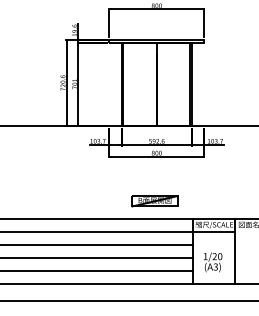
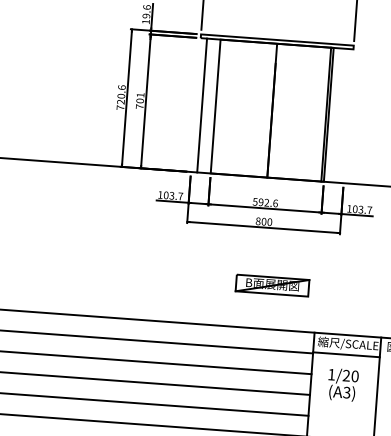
line: (123, 83) -> (202, 104), moved
part: (154, 201) -> (271, 285), moved
text: (212, 262) -> (342, 385), moved

